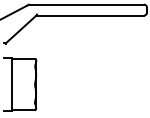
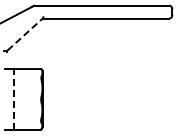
line: (21, 29) -> (25, 34), solid -> dashed
line: (12, 84) -> (14, 99), solid -> dashed

